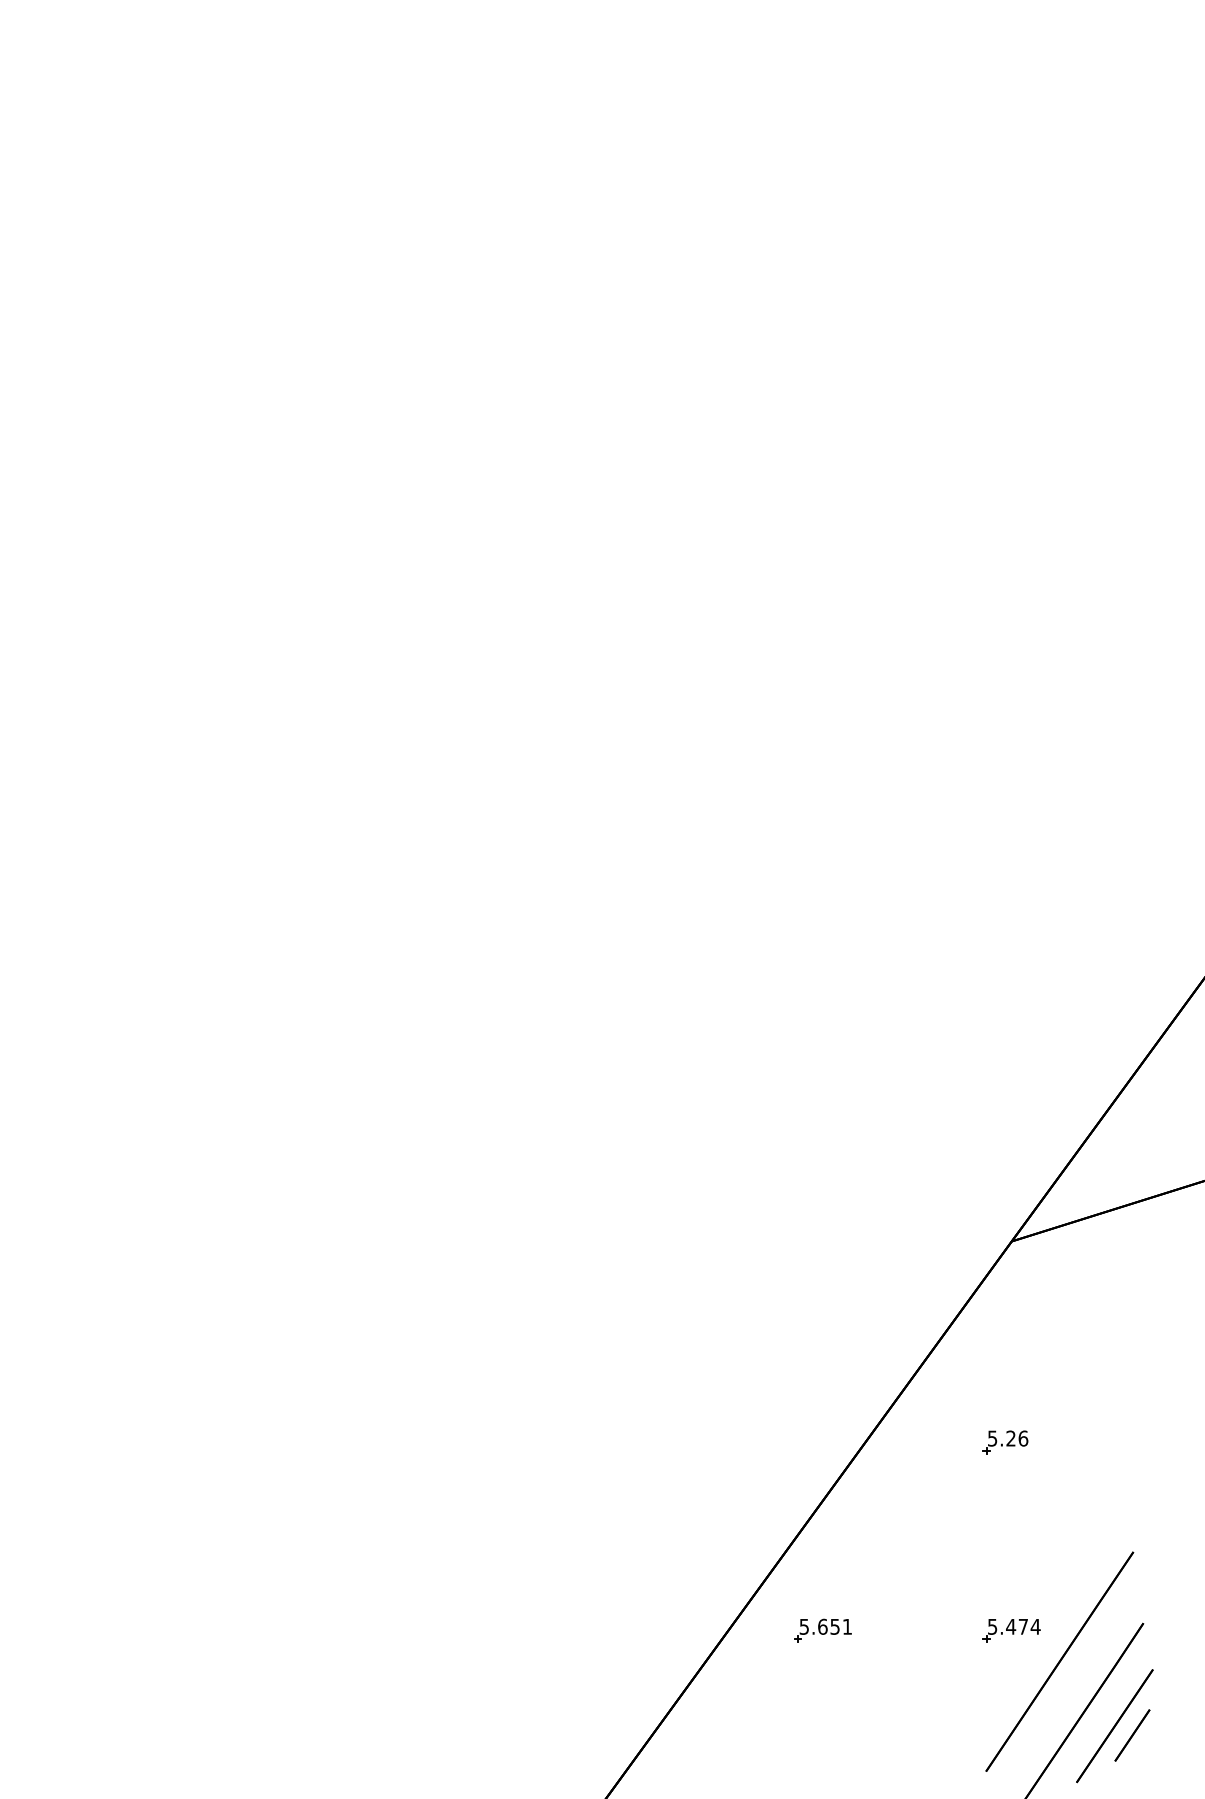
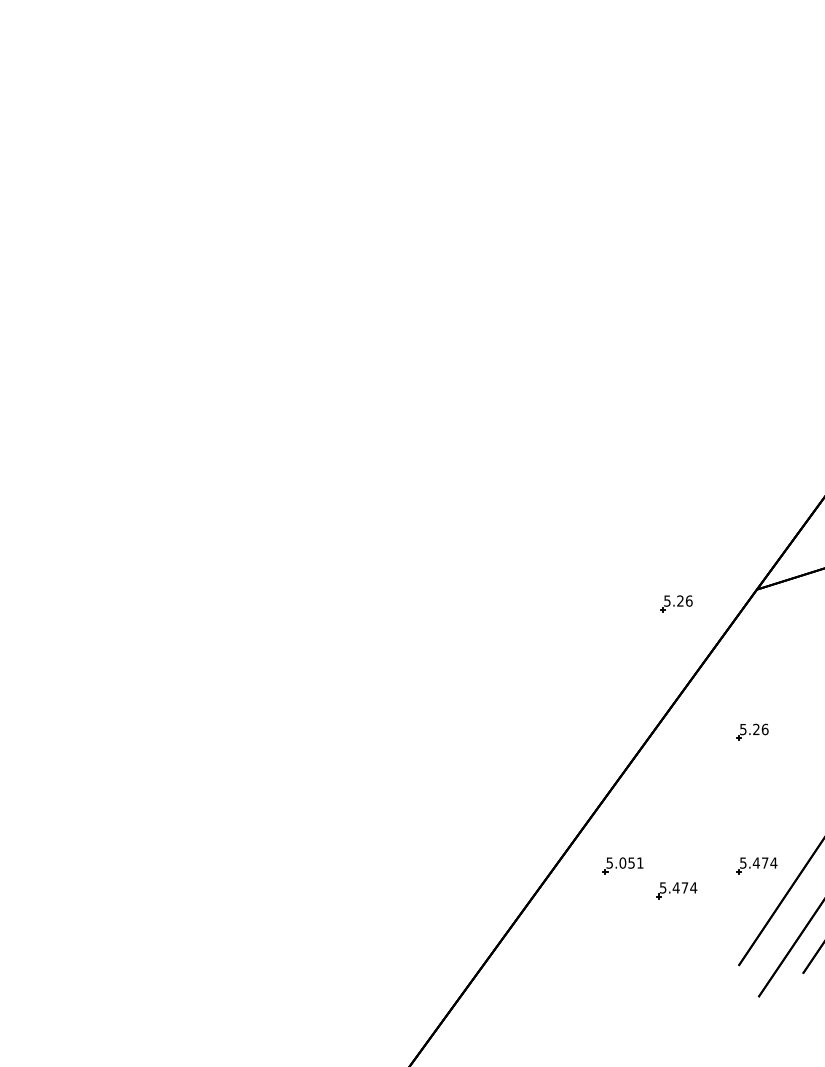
part: (898, 1261) -> (676, 603), added
text: (822, 1626) -> (622, 862), 5.651 -> 5.051
part: (898, 1665) -> (676, 890), added

